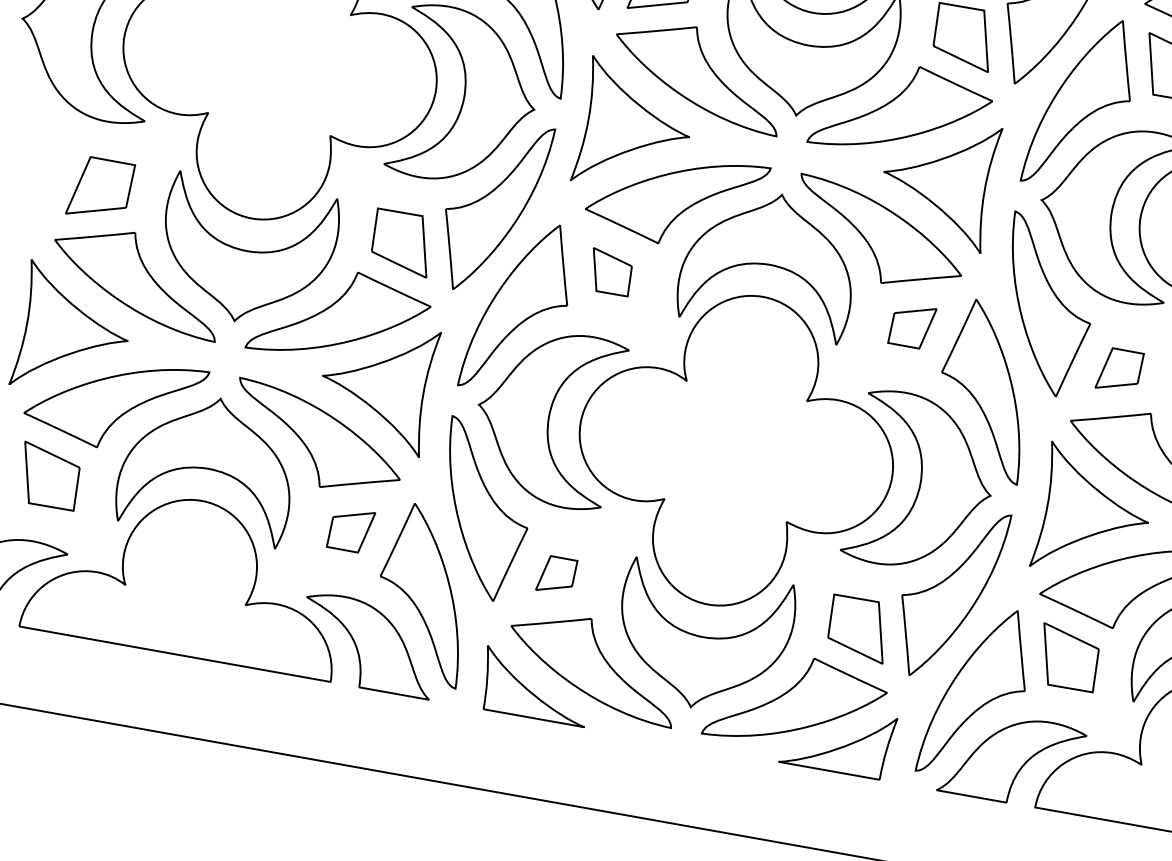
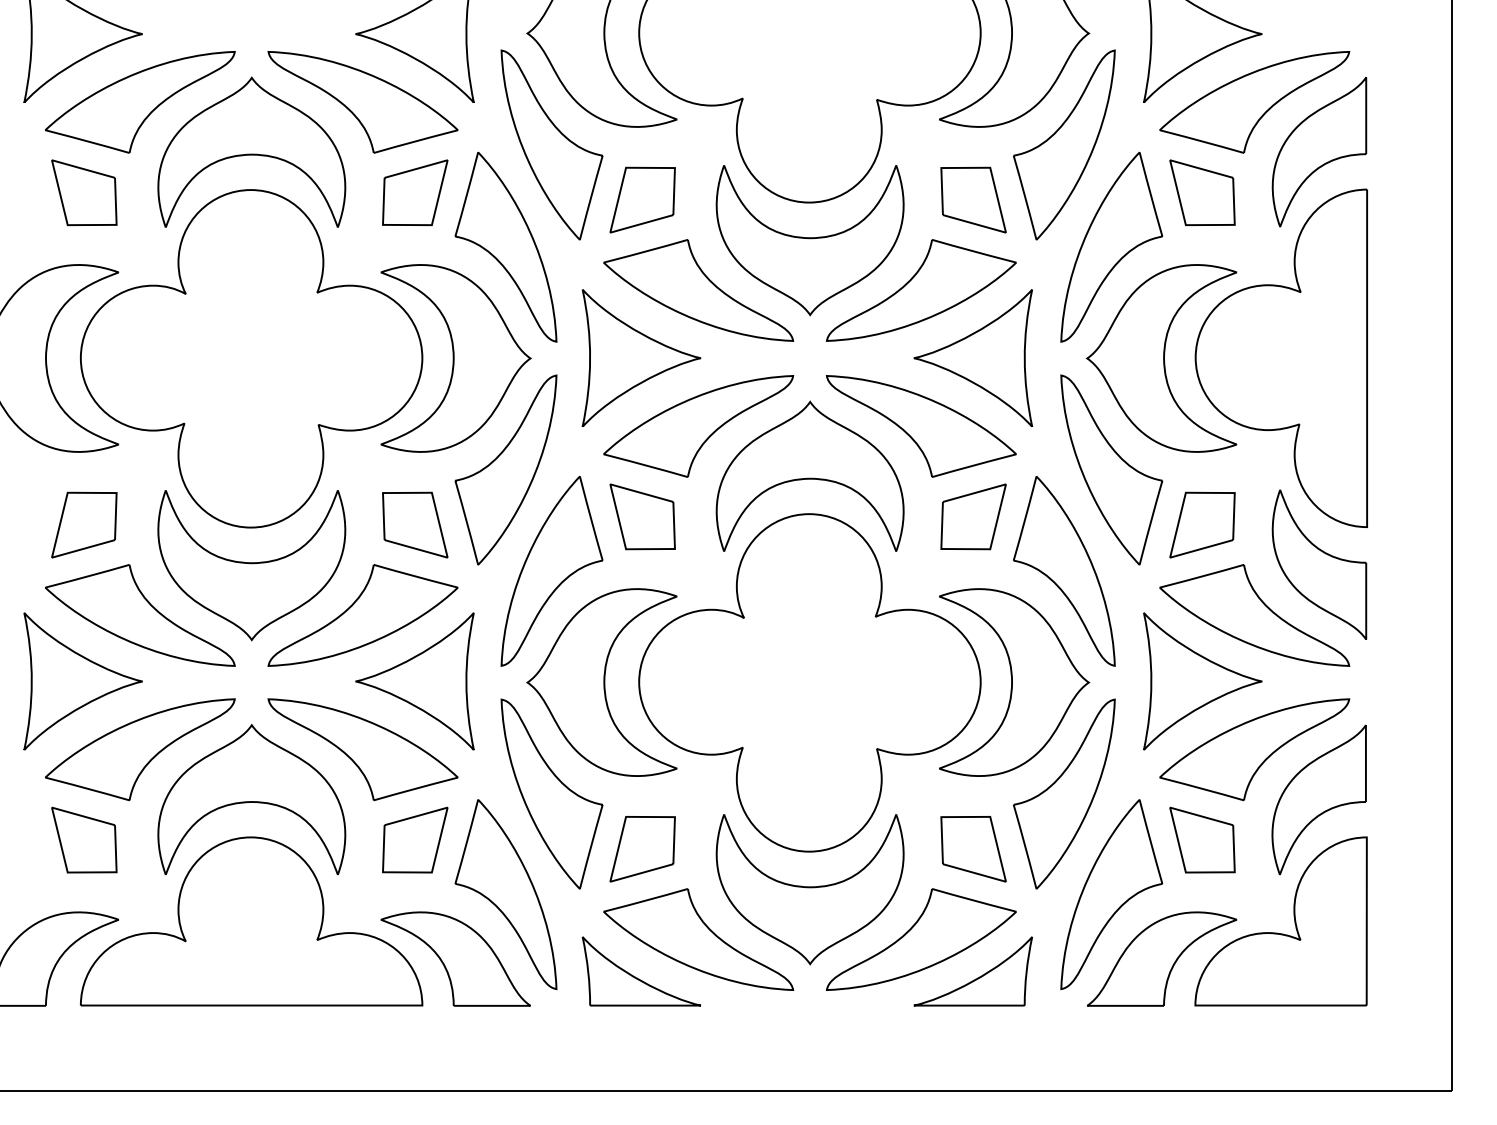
part: (610, 271) -> (642, 516), size x1.43
part: (912, 325) -> (973, 516), size x1.43
part: (1119, 370) -> (1202, 524), size x1.43
part: (351, 529) -> (415, 839), size x1.43
part: (556, 575) -> (642, 849), size x1.67

